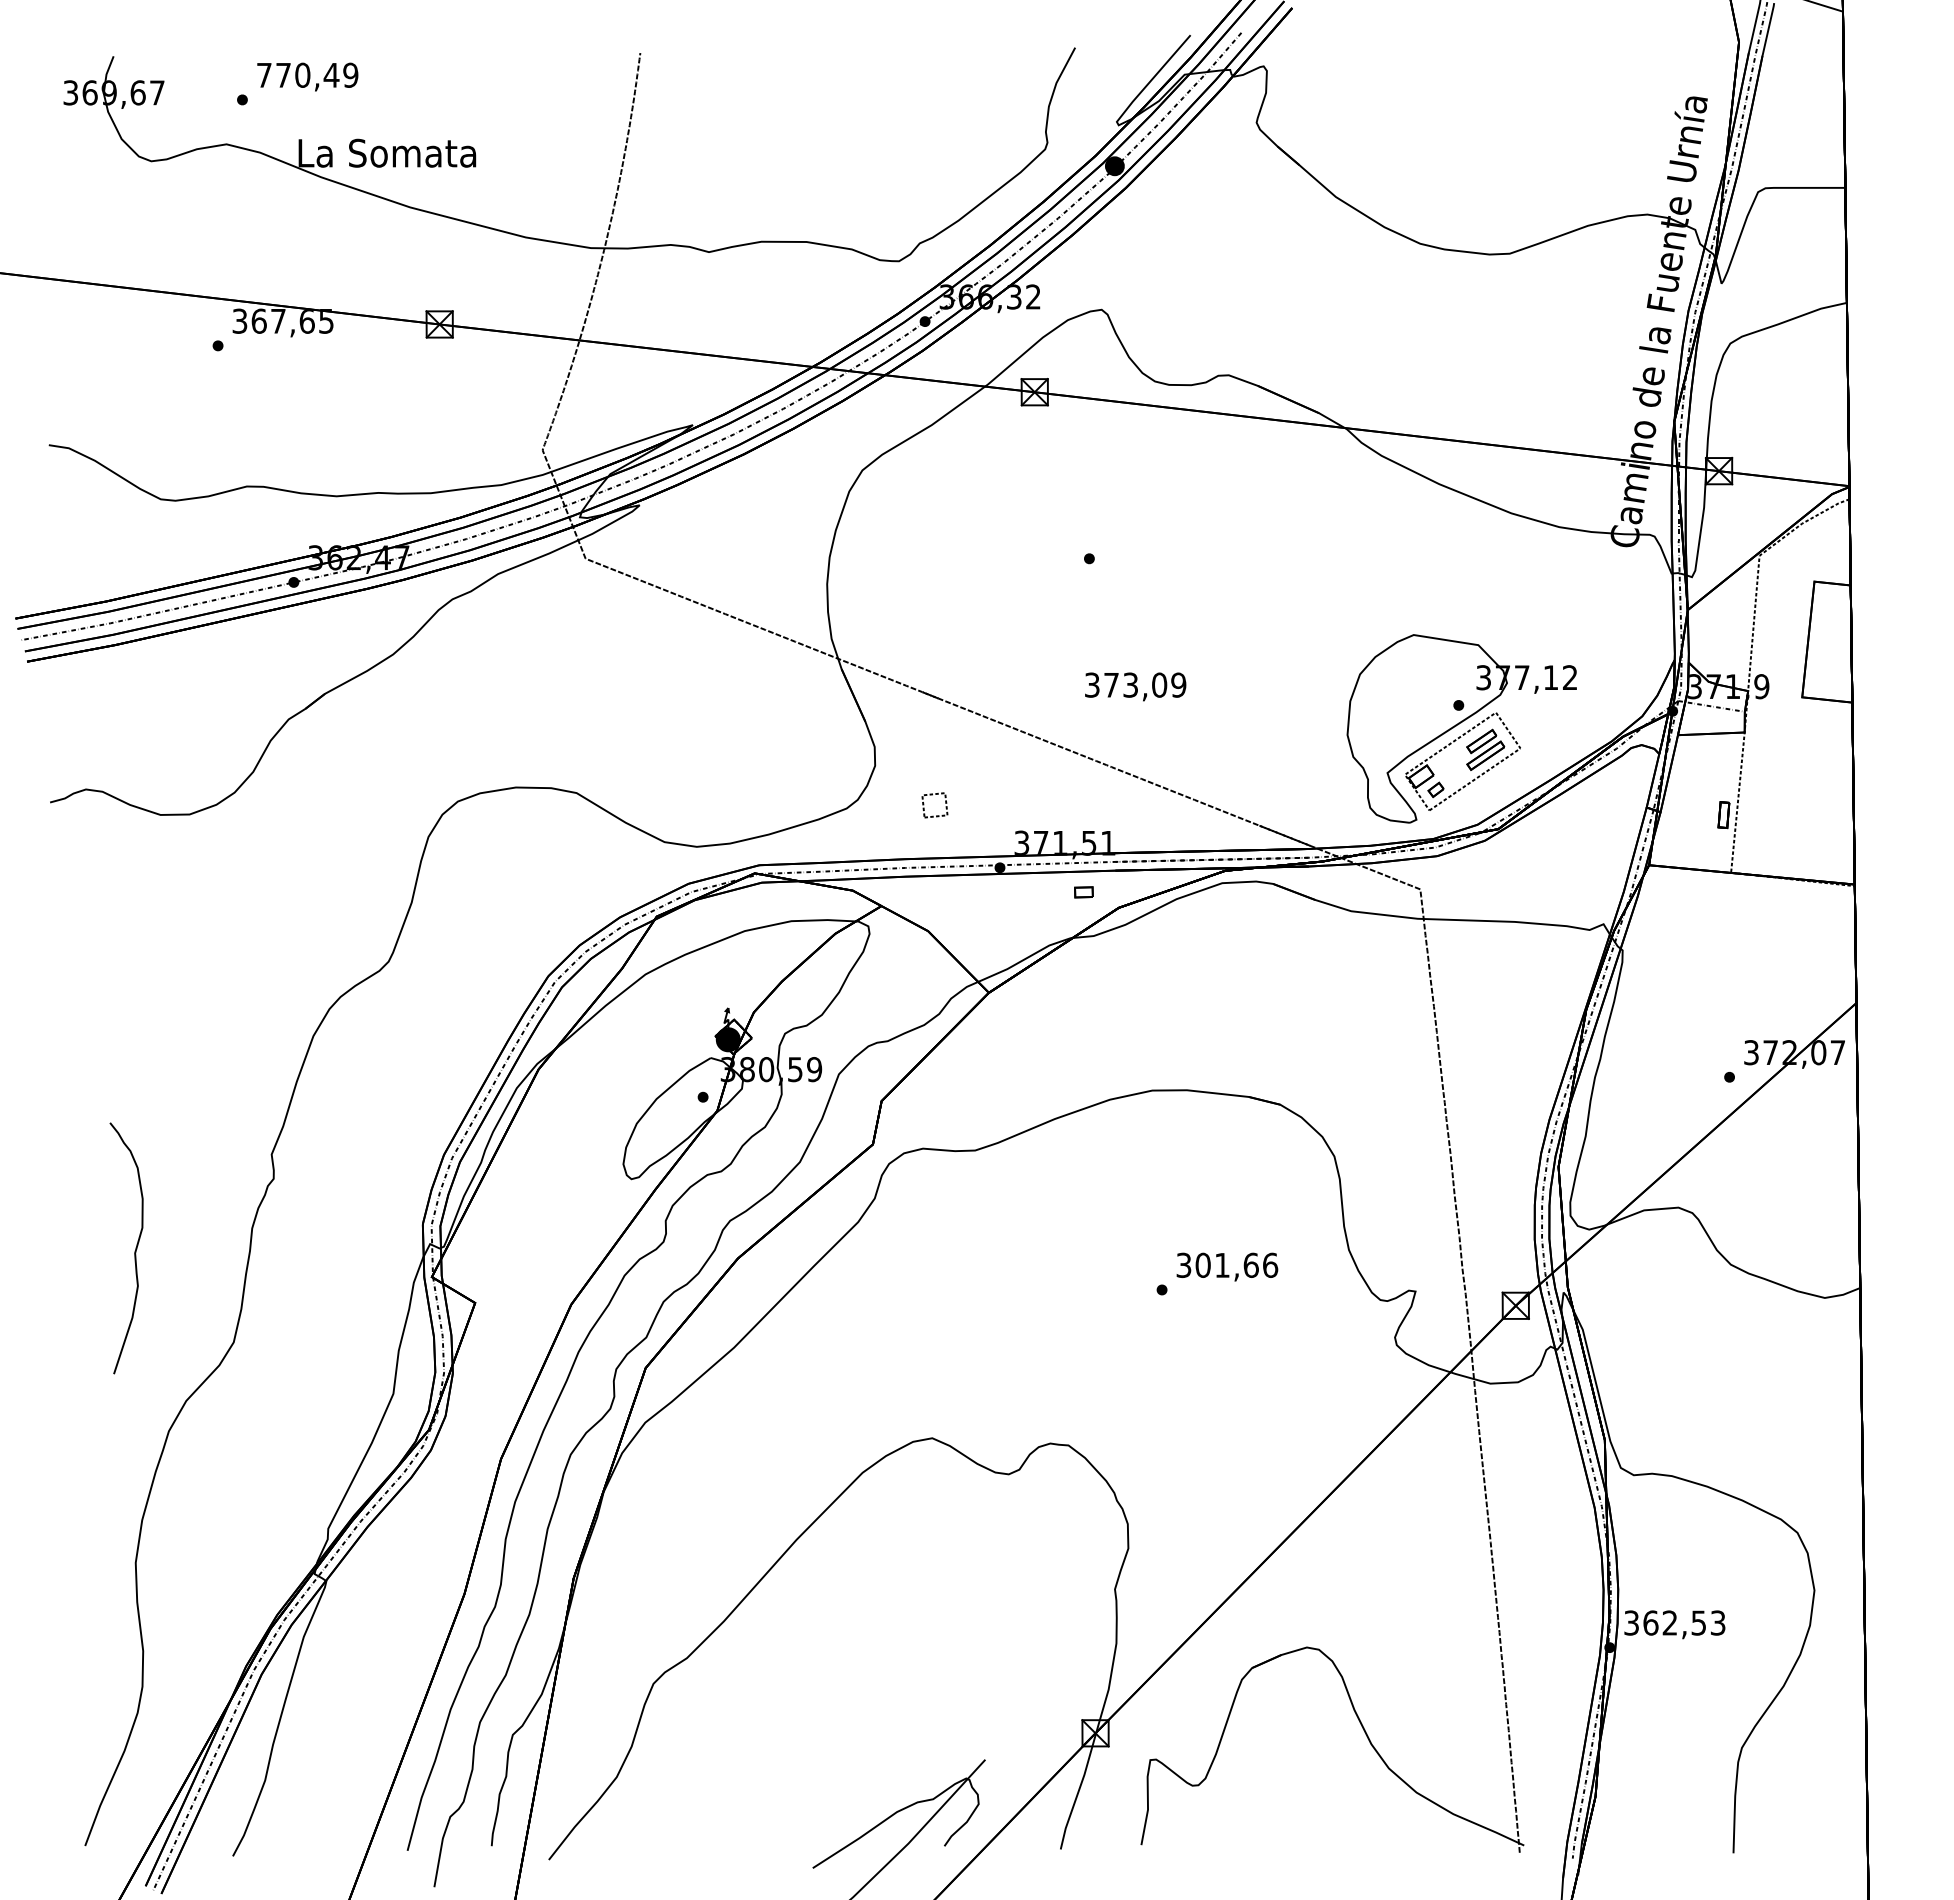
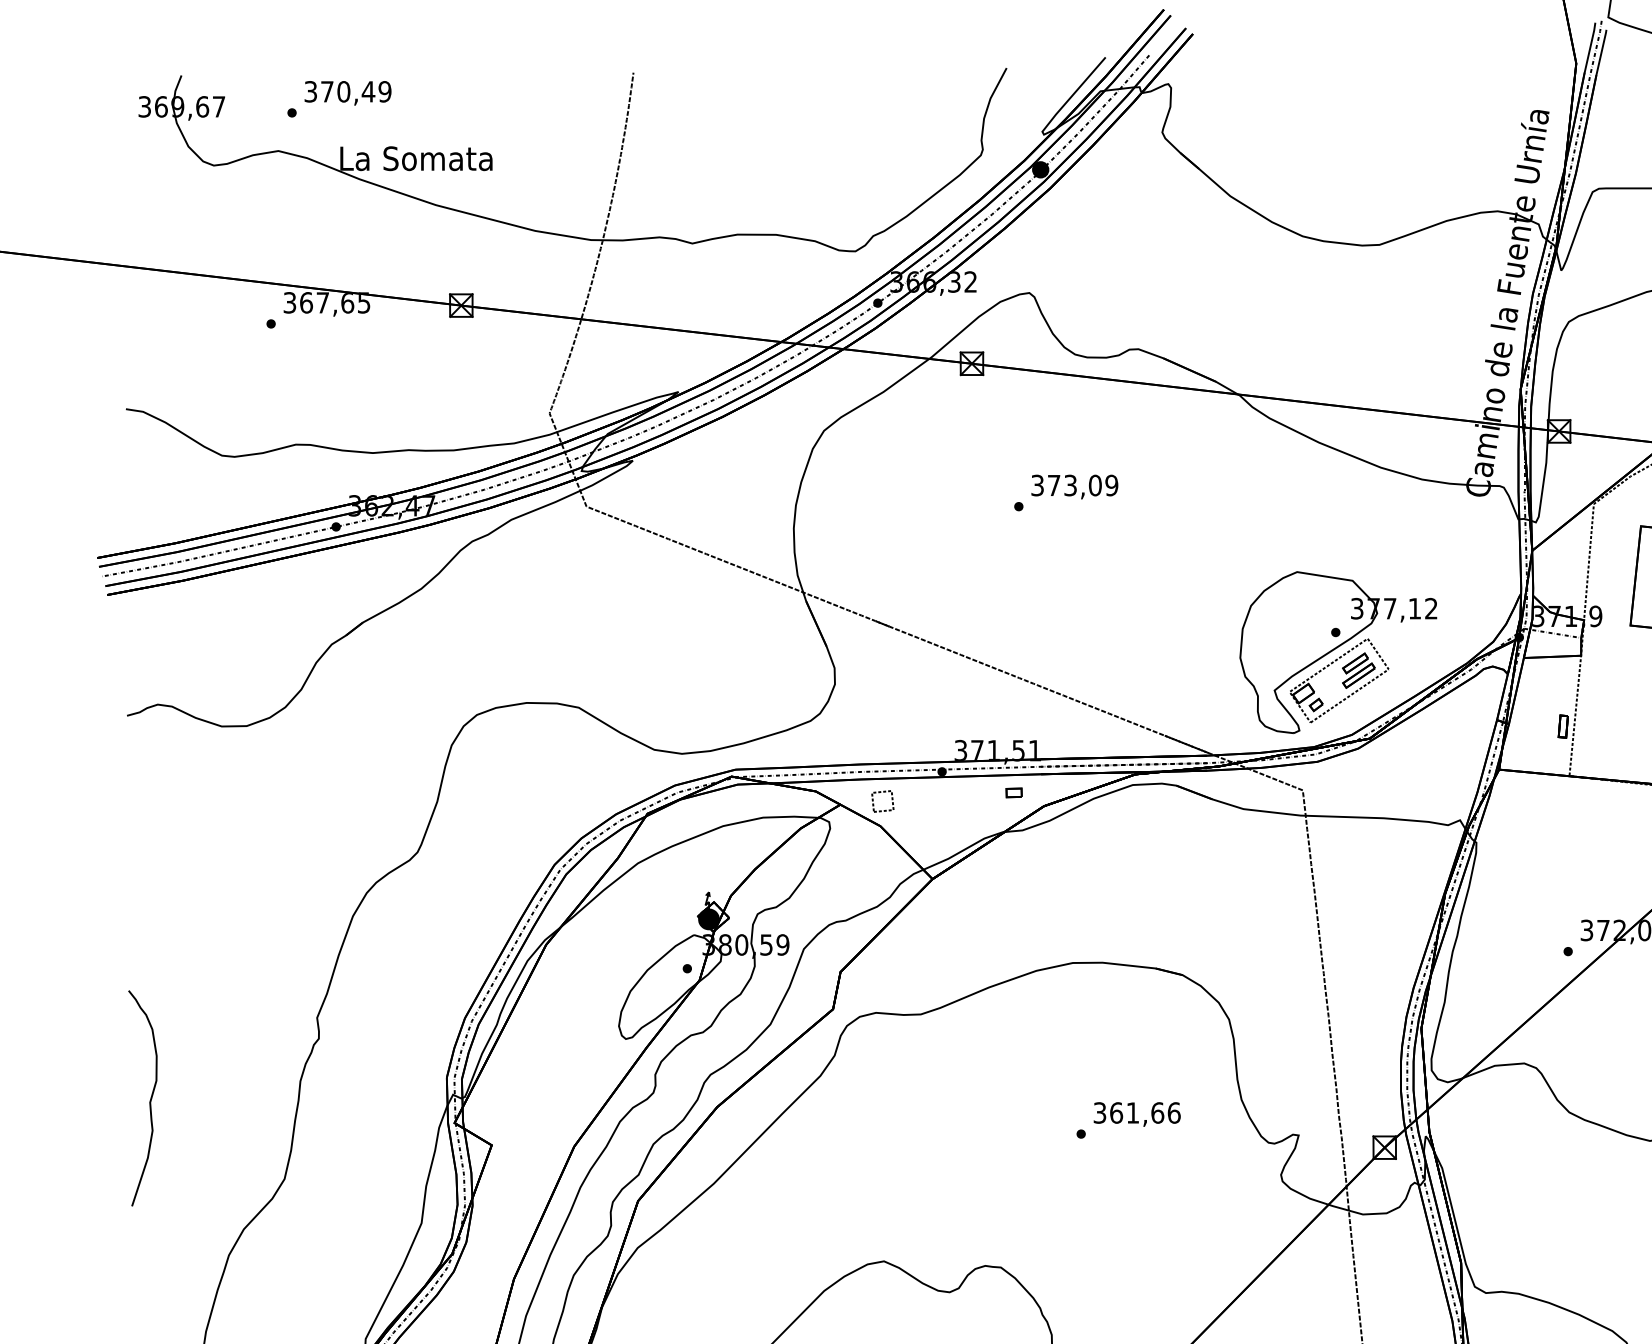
text: (264, 74) -> (310, 91), 770,49 -> 370,49
text: (1135, 686) -> (1074, 486), moved
part: (924, 804) -> (873, 800), moved
curve: (134, 1251) -> (149, 1101), moved
text: (1202, 1264) -> (1115, 1112), 301,66 -> 361,66

